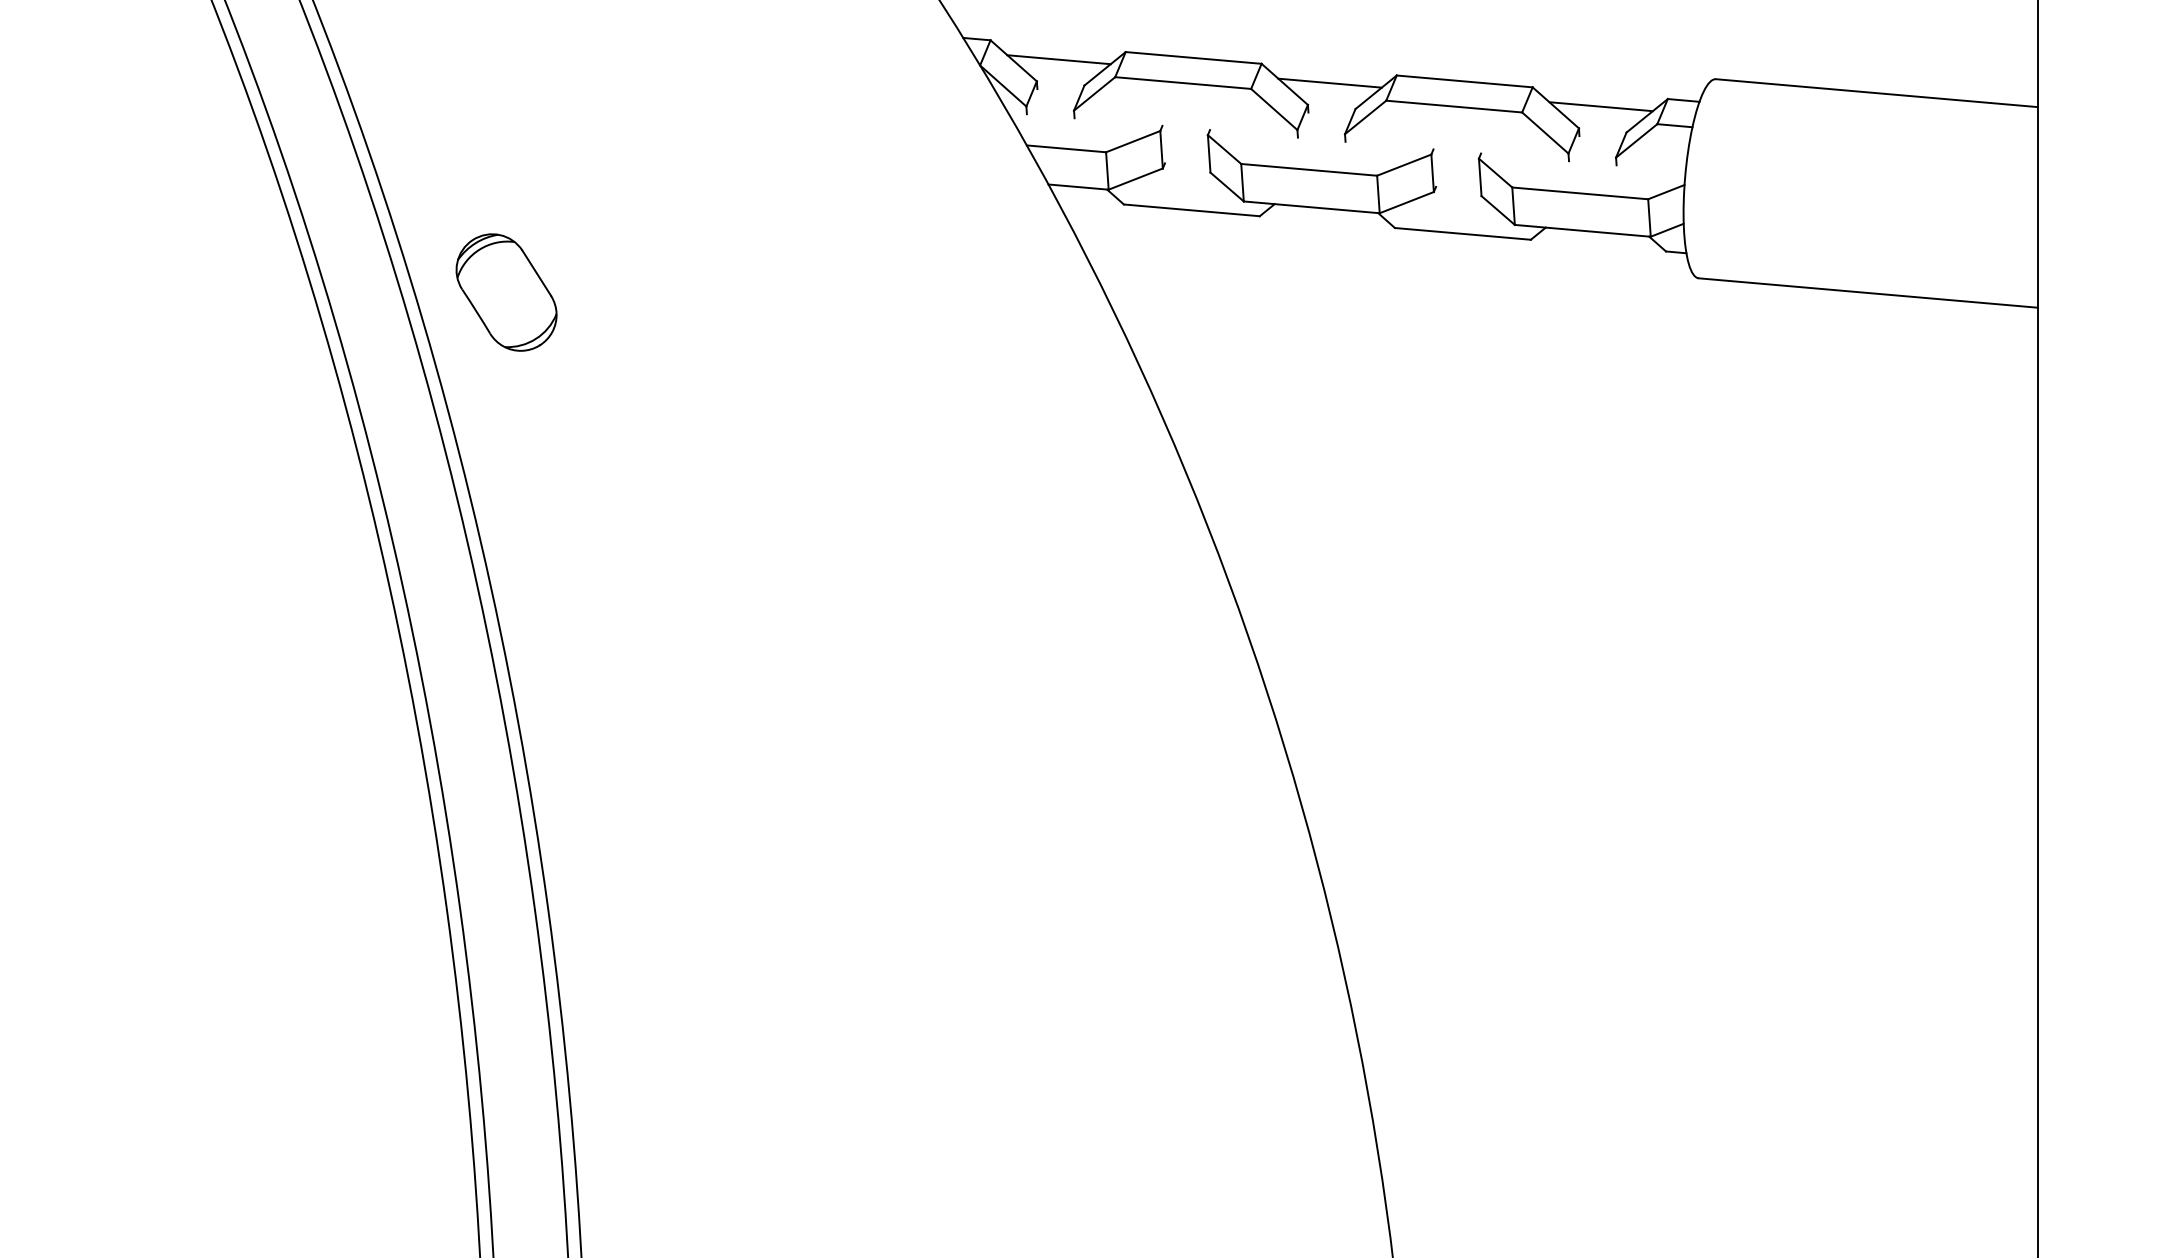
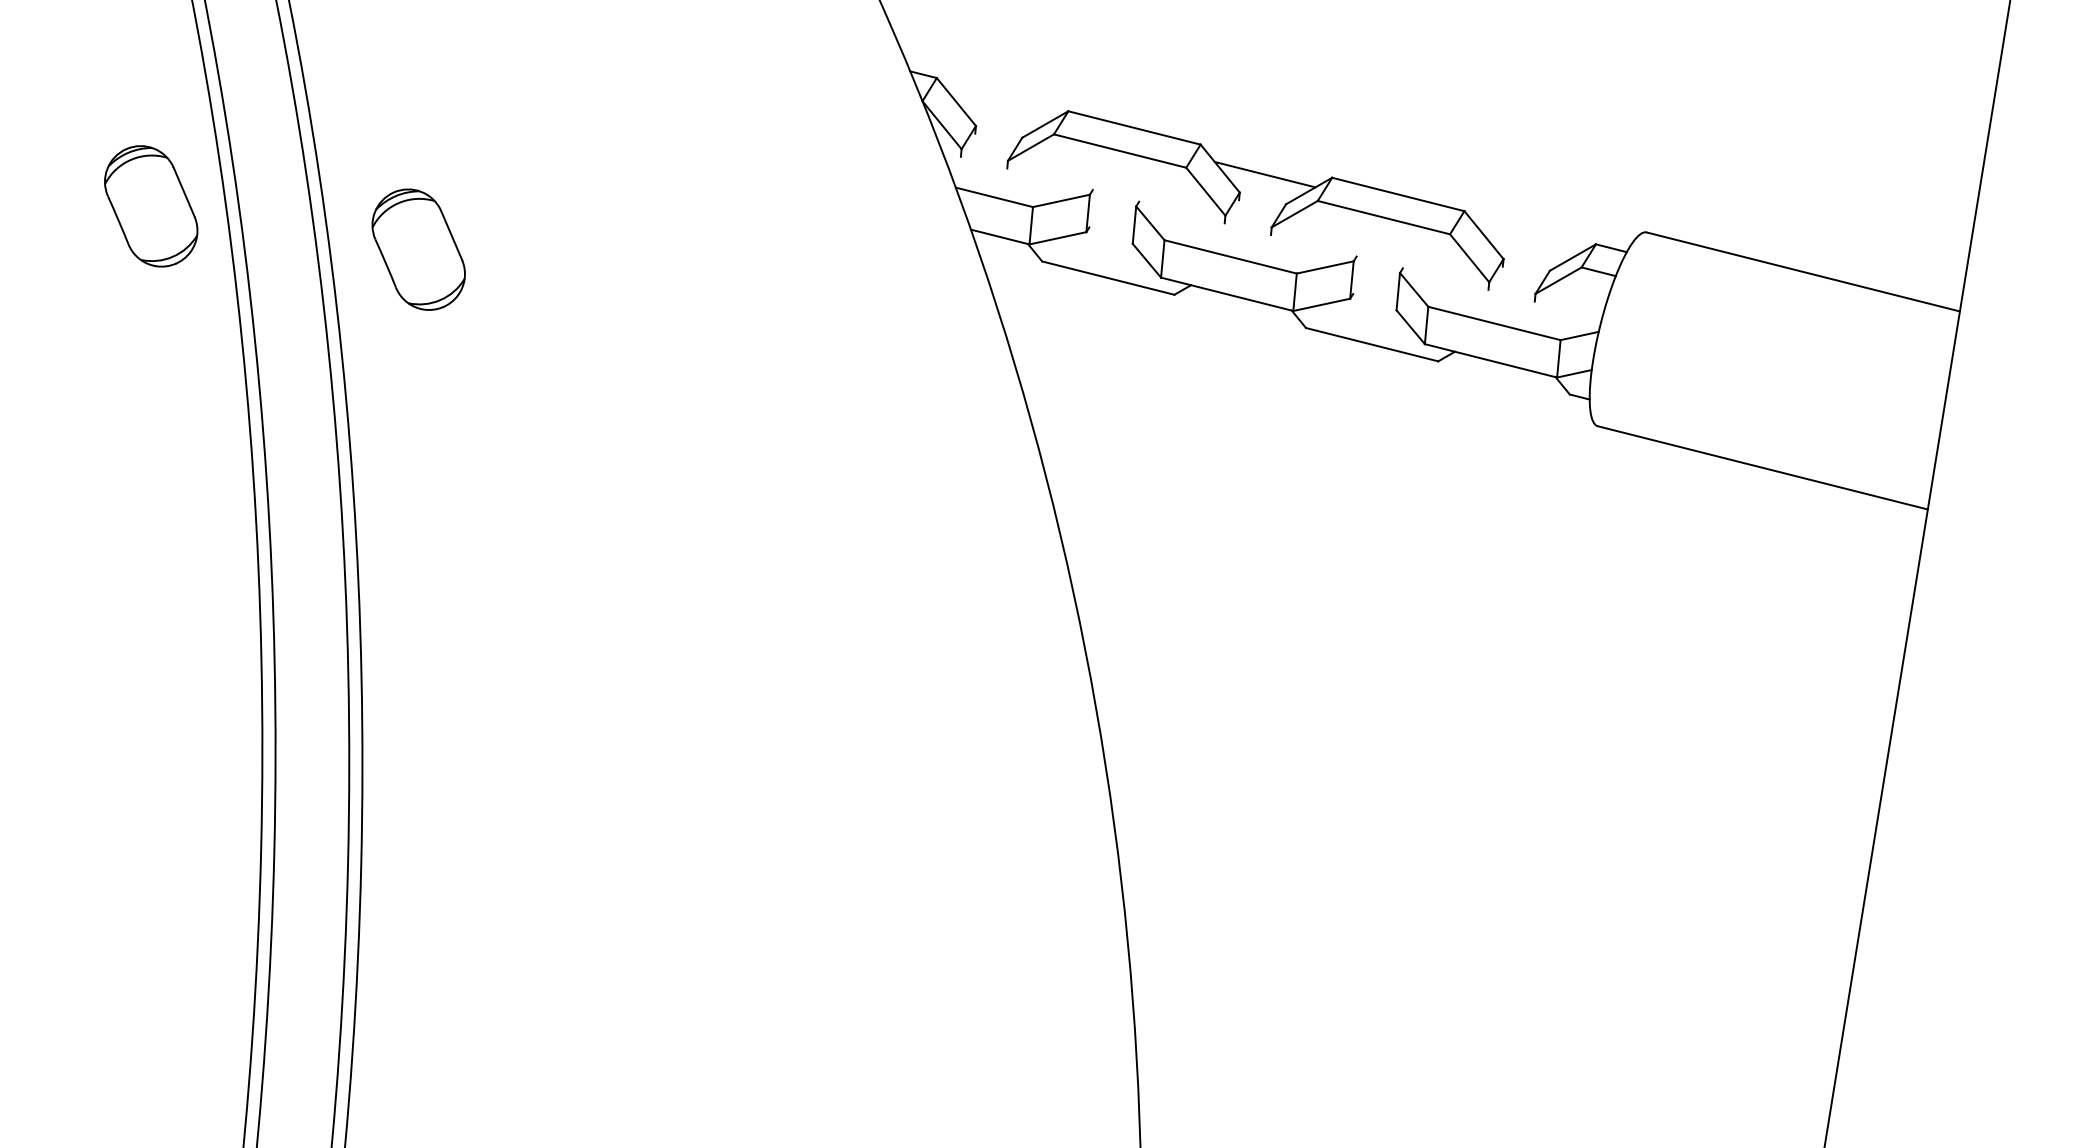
line: (1058, 59) -> (1000, 107), removed
line: (1600, 106) -> (1528, 240), removed
part: (235, 292) -> (151, 206), added

